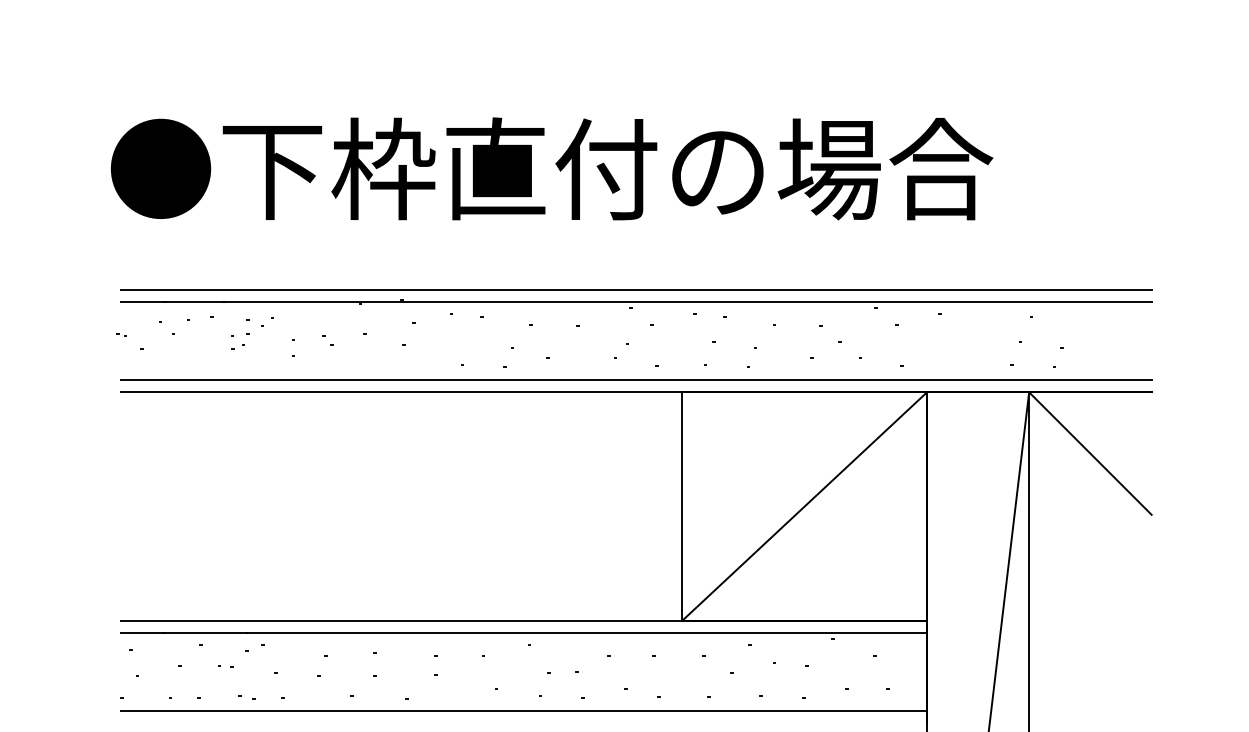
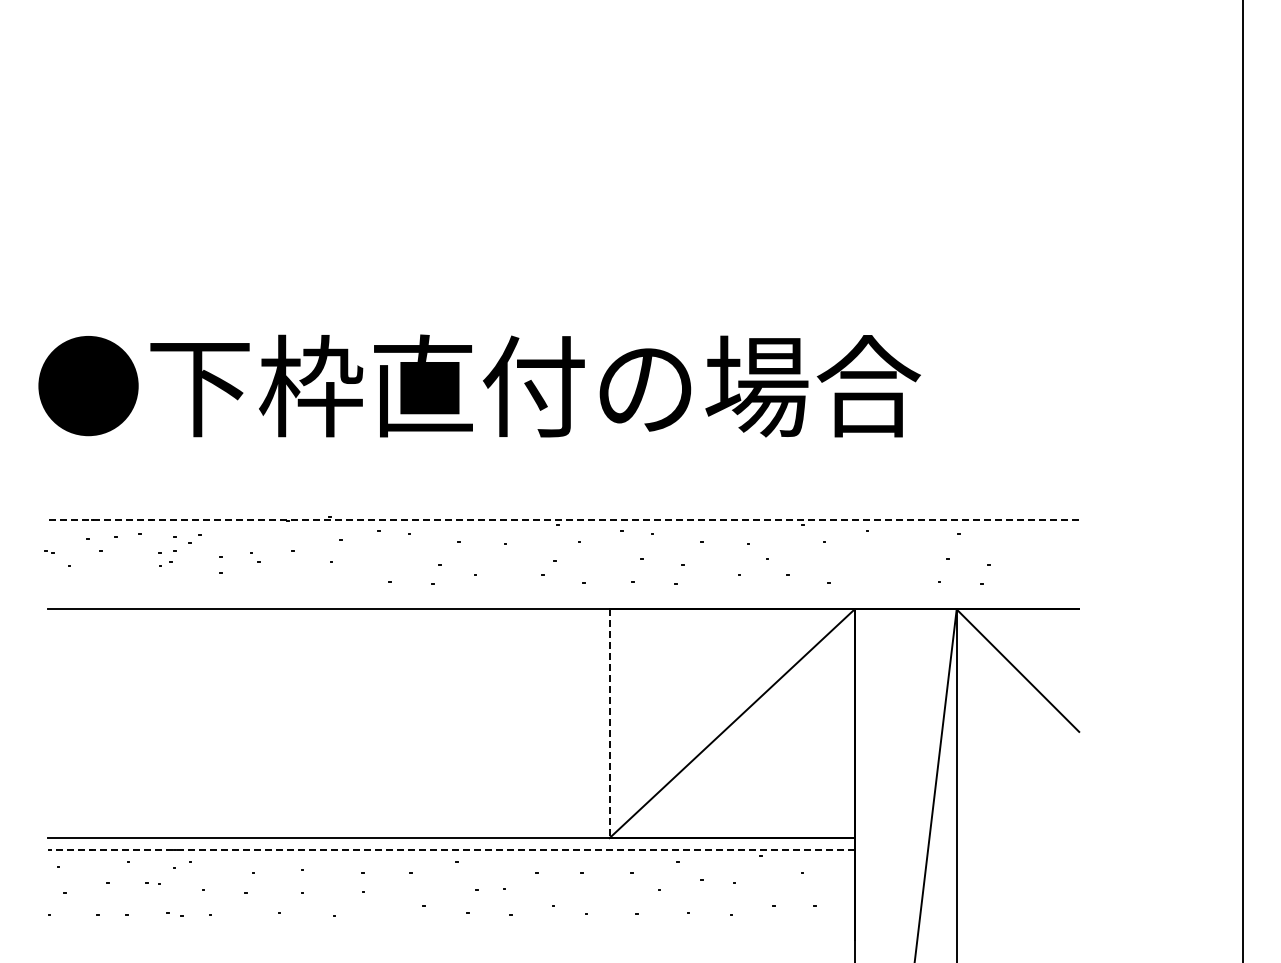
line: (635, 290) -> (563, 507), removed
line: (635, 302) -> (563, 519), solid -> dashed
line: (635, 380) -> (563, 597), removed
line: (681, 507) -> (609, 724), solid -> dashed
line: (522, 633) -> (450, 850), solid -> dashed
line: (523, 710) -> (451, 927), removed

